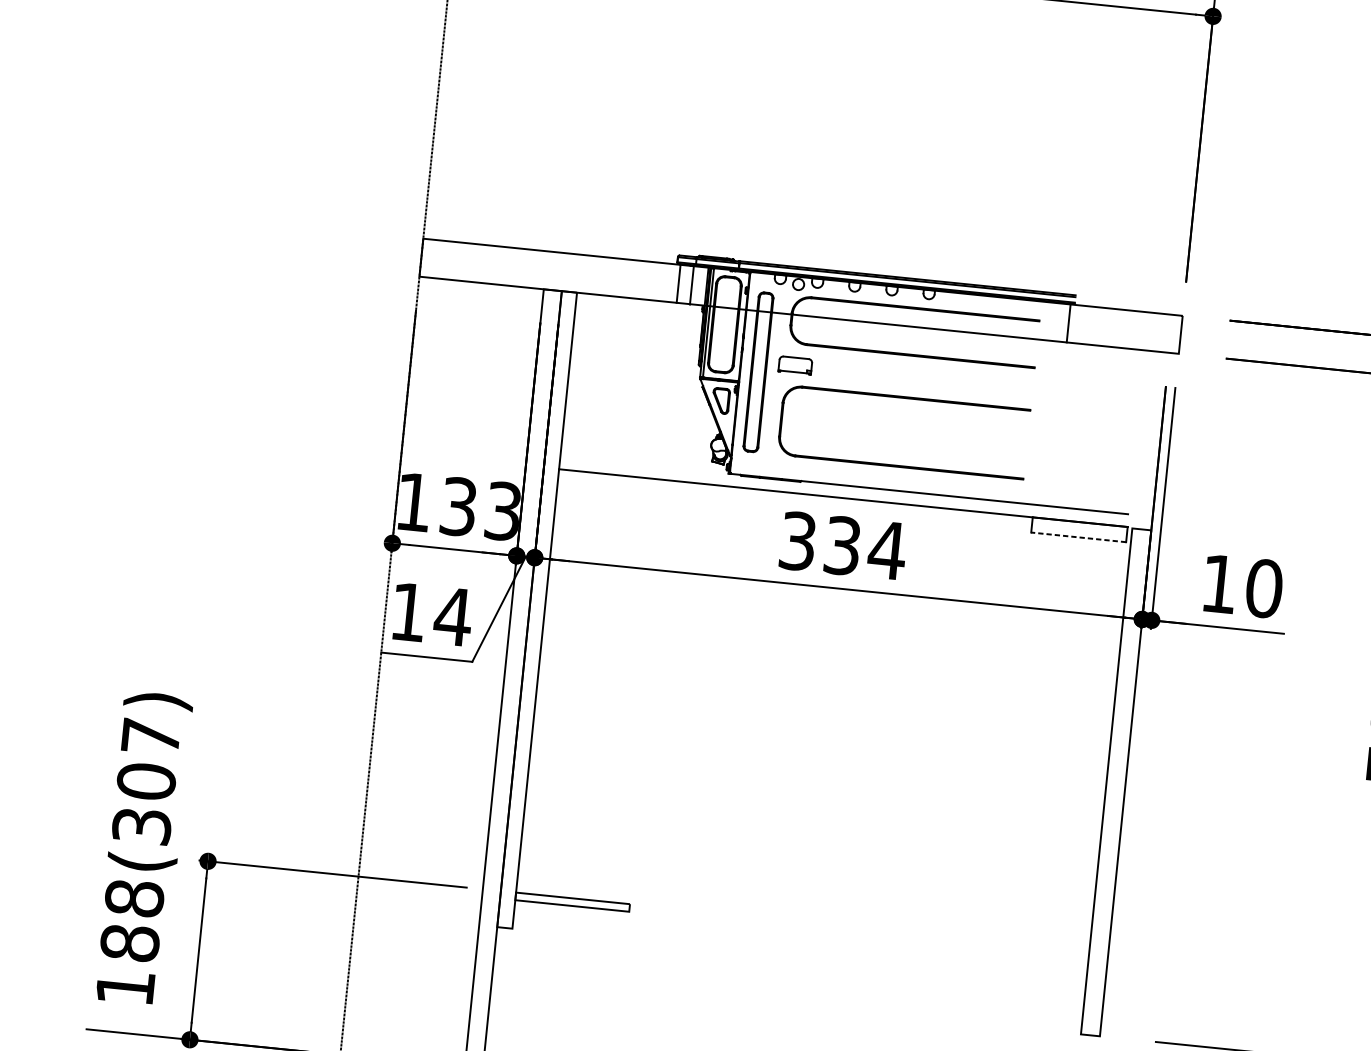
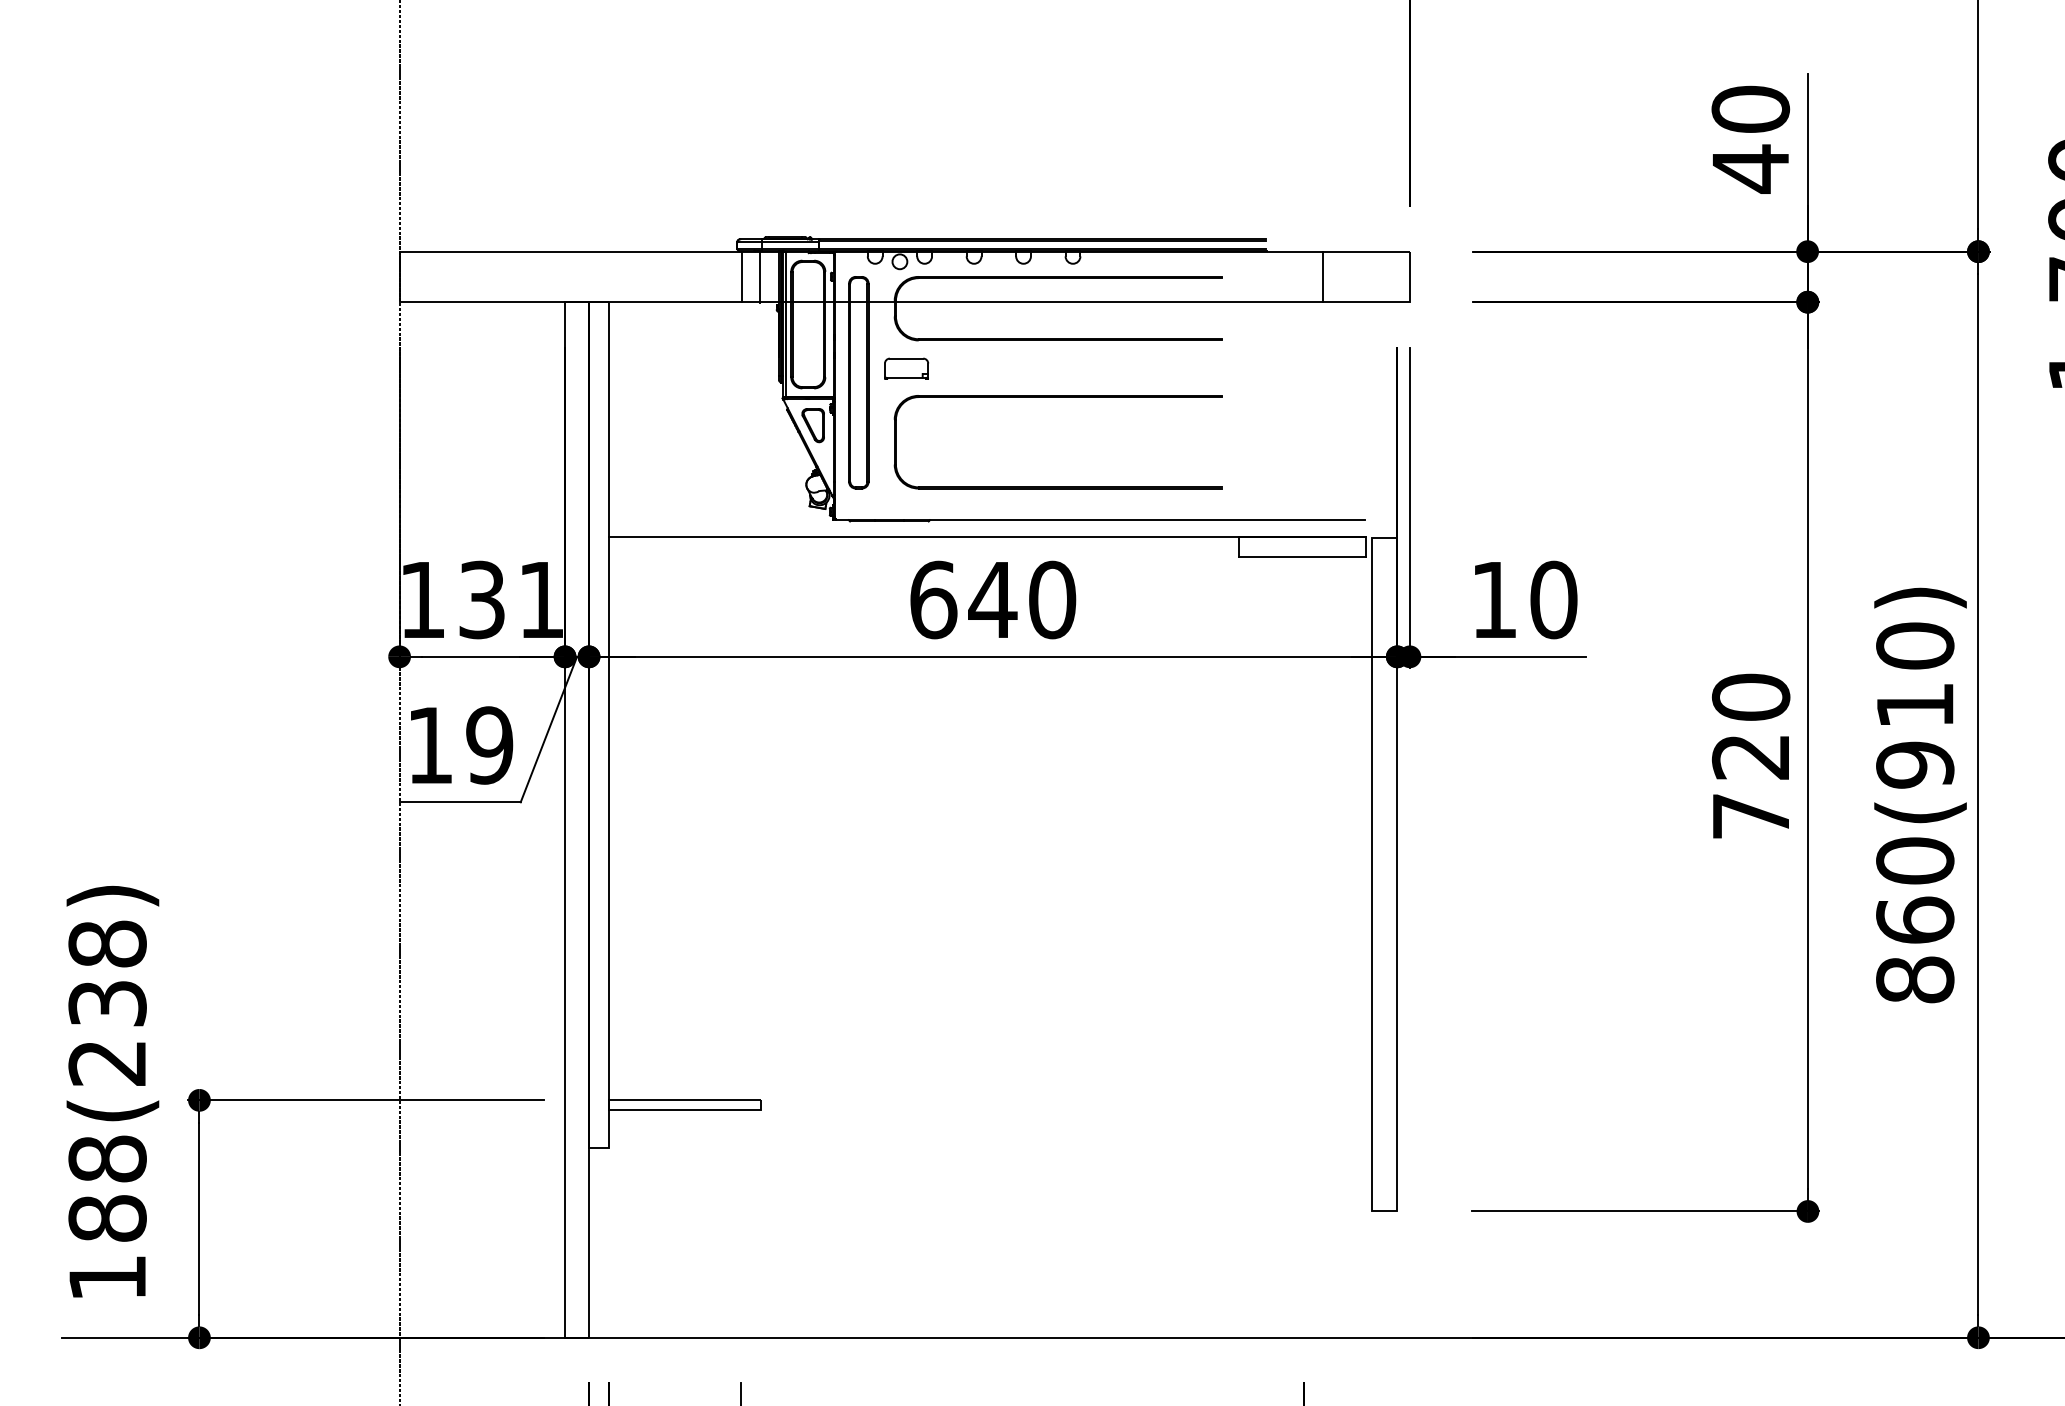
line: (1068, 323) -> (1322, 276), moved
text: (503, 510) -> (541, 599), 133 -> 131
line: (1078, 537) -> (1302, 557), dashed -> solid
text: (843, 545) -> (993, 599), 334 -> 640
text: (453, 616) -> (489, 745), 14 -> 19
text: (146, 780) -> (107, 1002), 188(307) -> 188(238)

